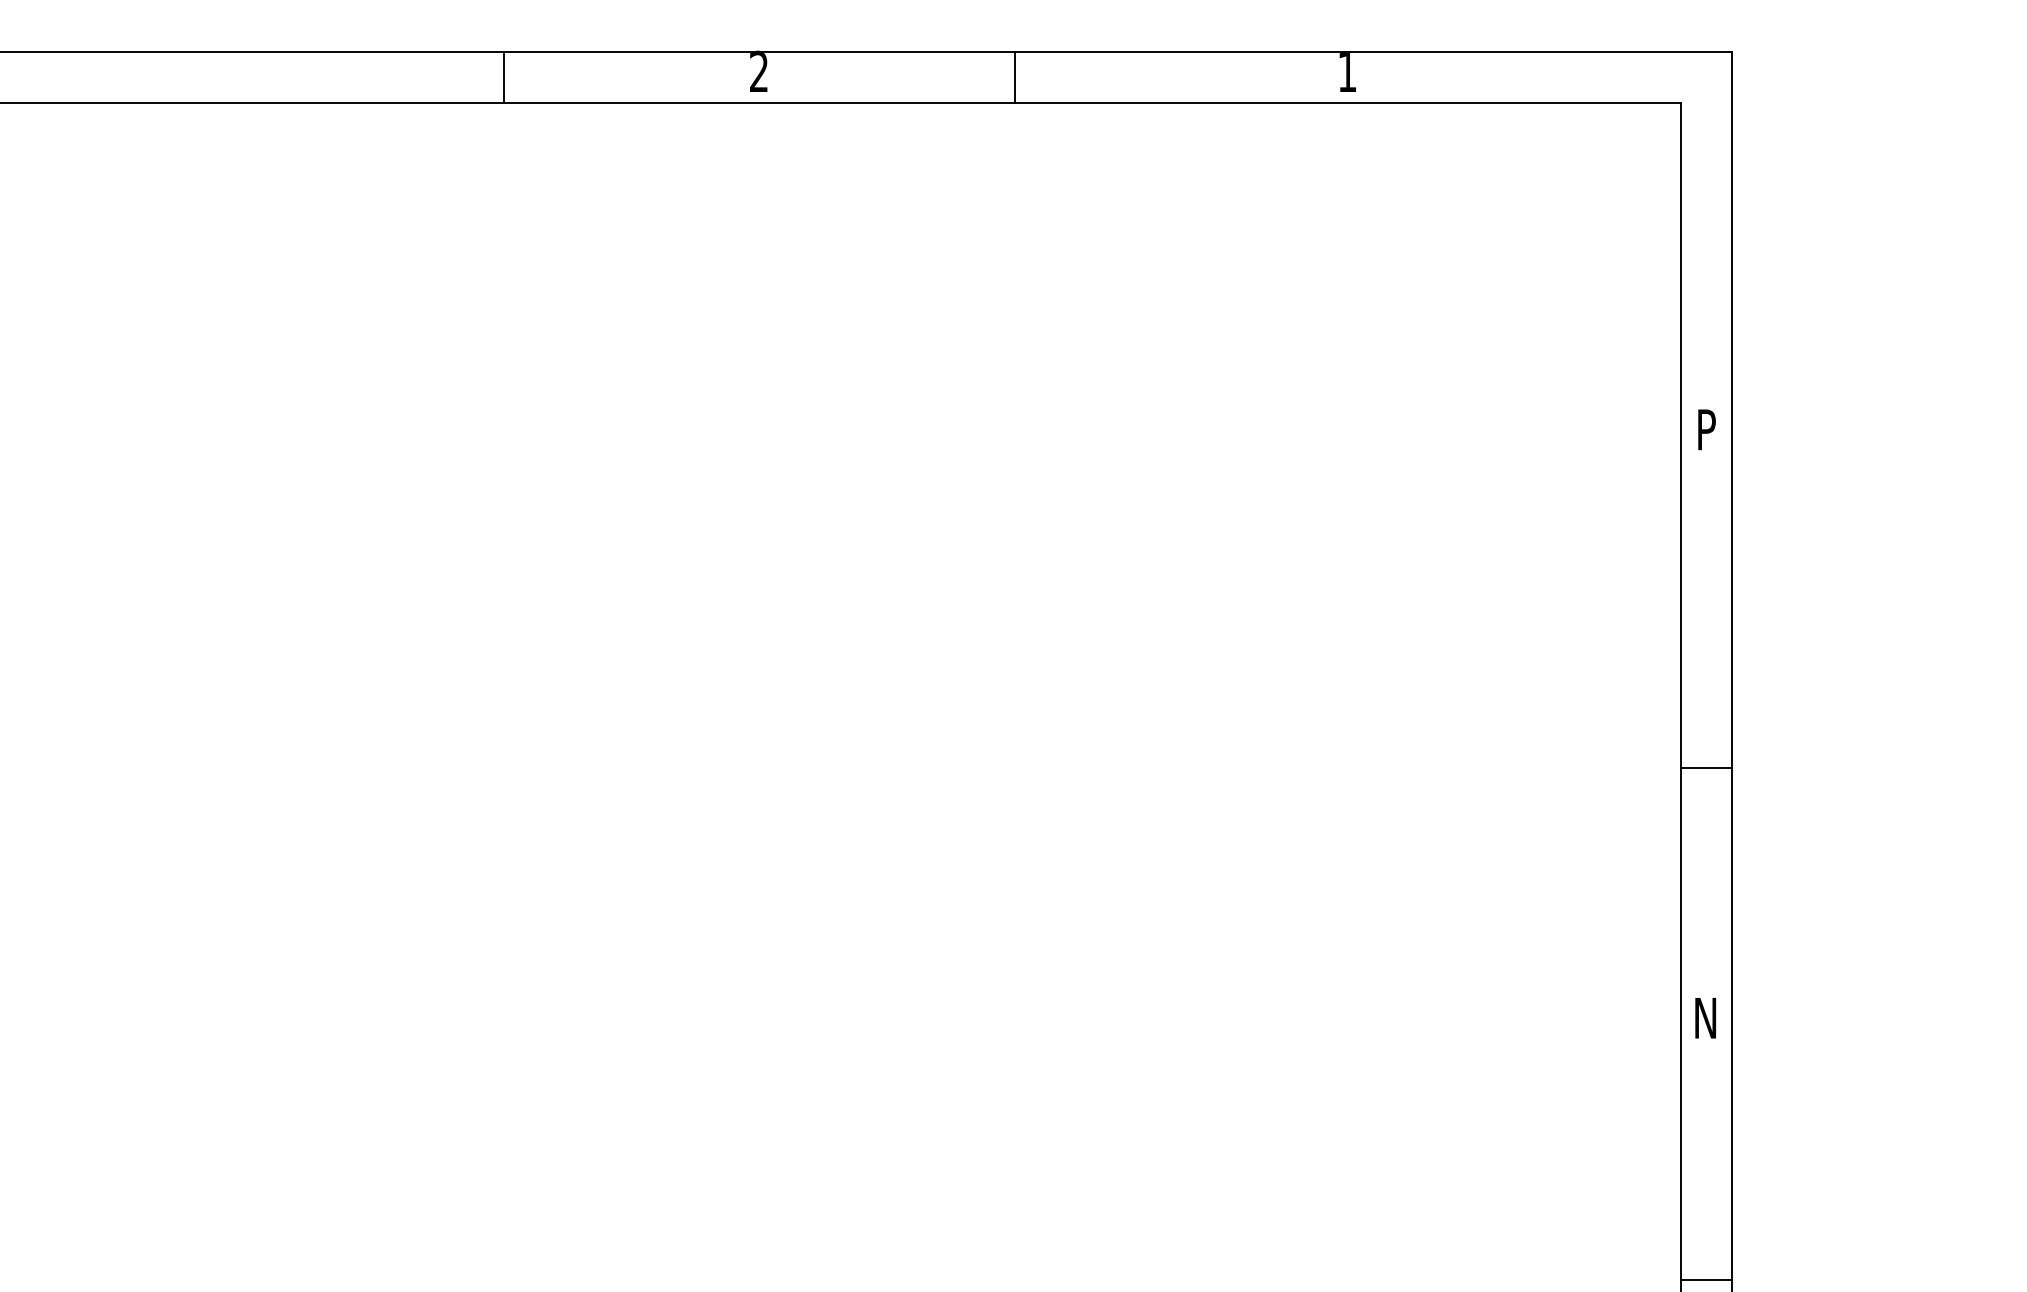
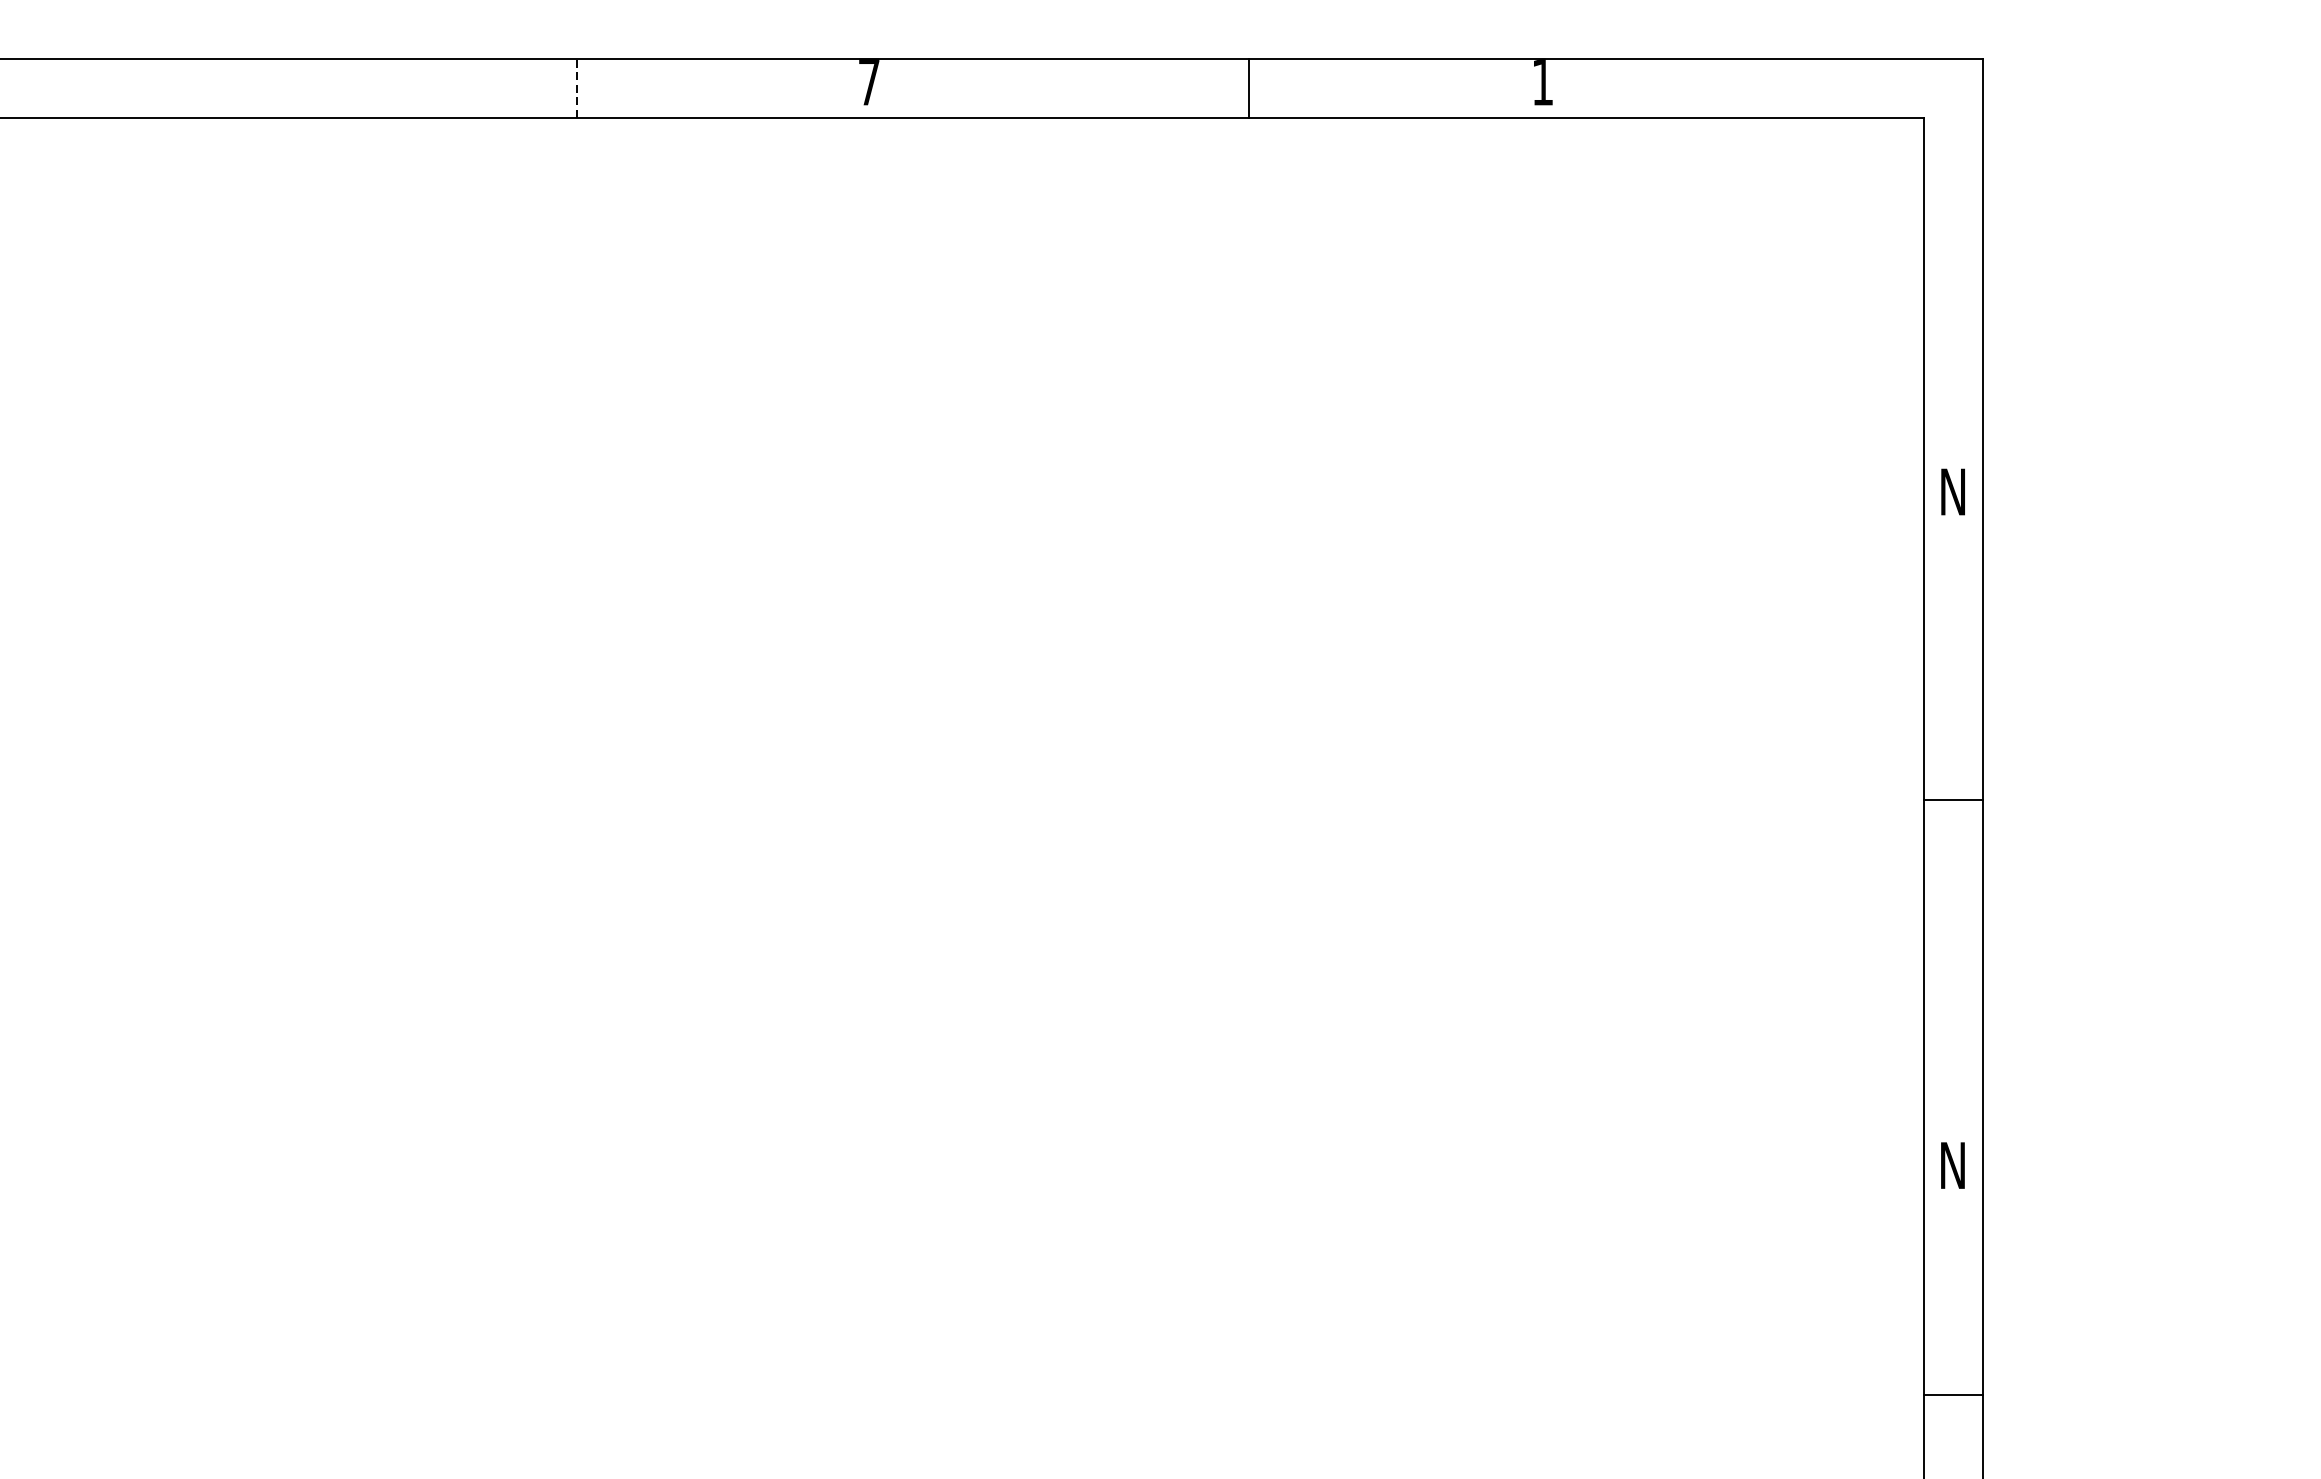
text: (758, 70) -> (868, 80), 2 -> 7
line: (503, 77) -> (576, 88), solid -> dashed
line: (1015, 77) -> (1248, 88), moved
text: (1705, 429) -> (1952, 491), P -> N
line: (1705, 768) -> (1952, 800), moved
line: (1705, 1279) -> (1952, 1394), moved

